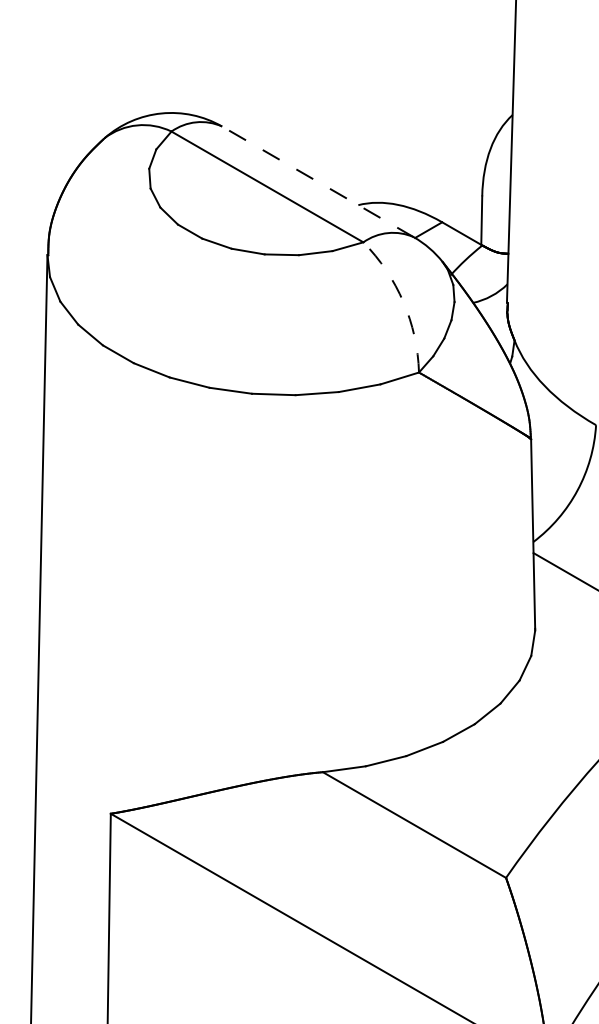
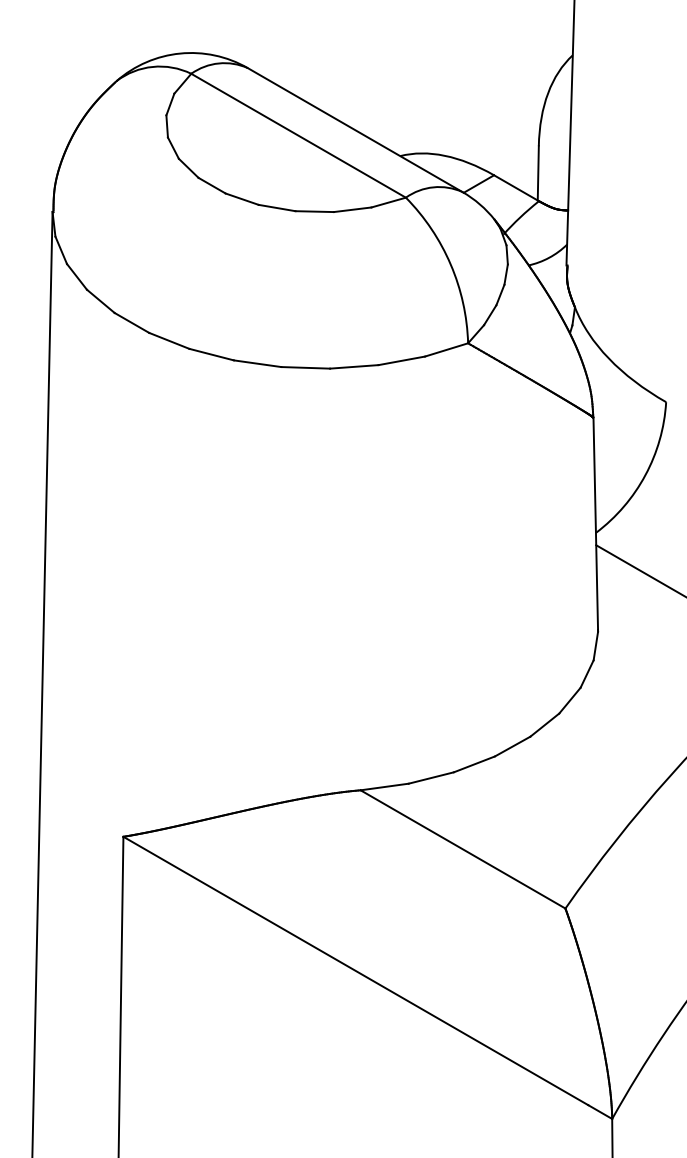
line: (318, 182) -> (355, 130), dashed -> solid
arc: (403, 302) -> (450, 264), dashed -> solid

